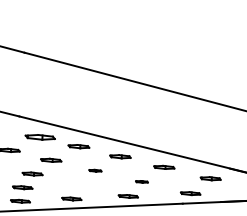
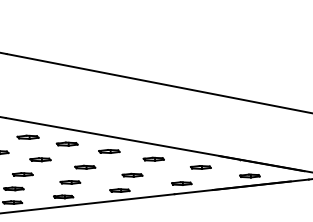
part: (39, 136) -> (27, 136), size x0.71
part: (95, 170) -> (85, 166), size x1.67
part: (142, 181) -> (132, 174), size x1.67
line: (79, 185) -> (70, 182), added

